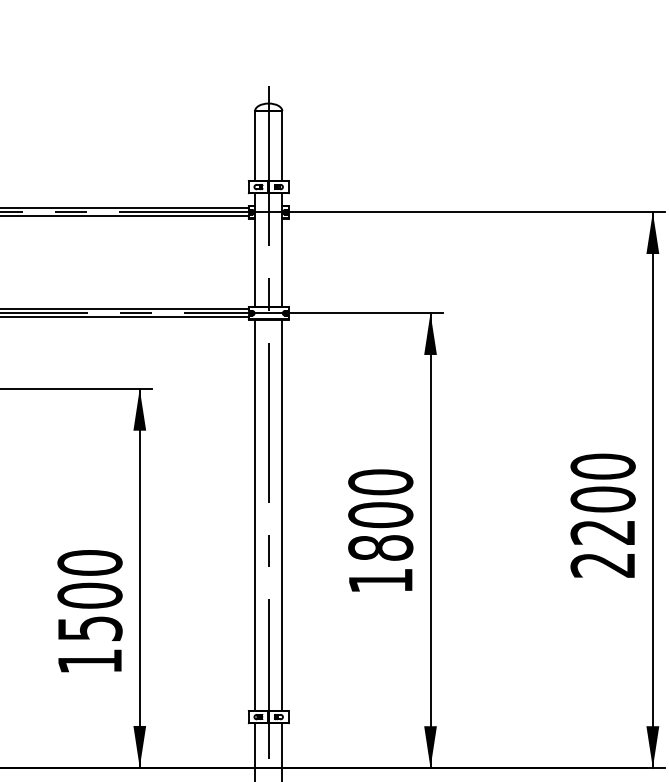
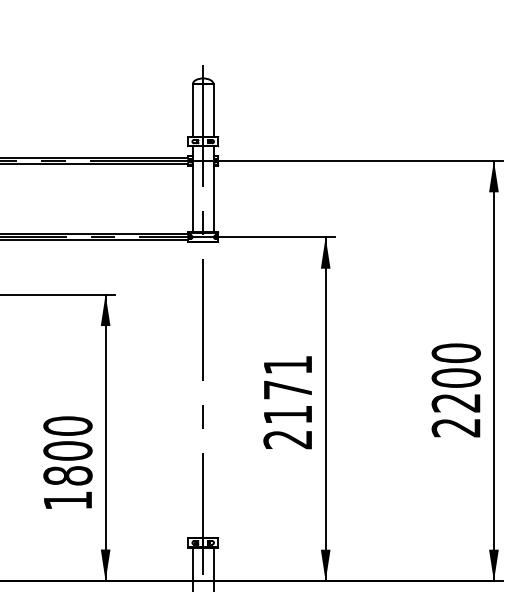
line: (254, 514) -> (192, 389), removed
line: (282, 514) -> (213, 389), removed
text: (380, 531) -> (287, 402), 1800 -> 2171
text: (89, 628) -> (67, 475), 1500 -> 1800

